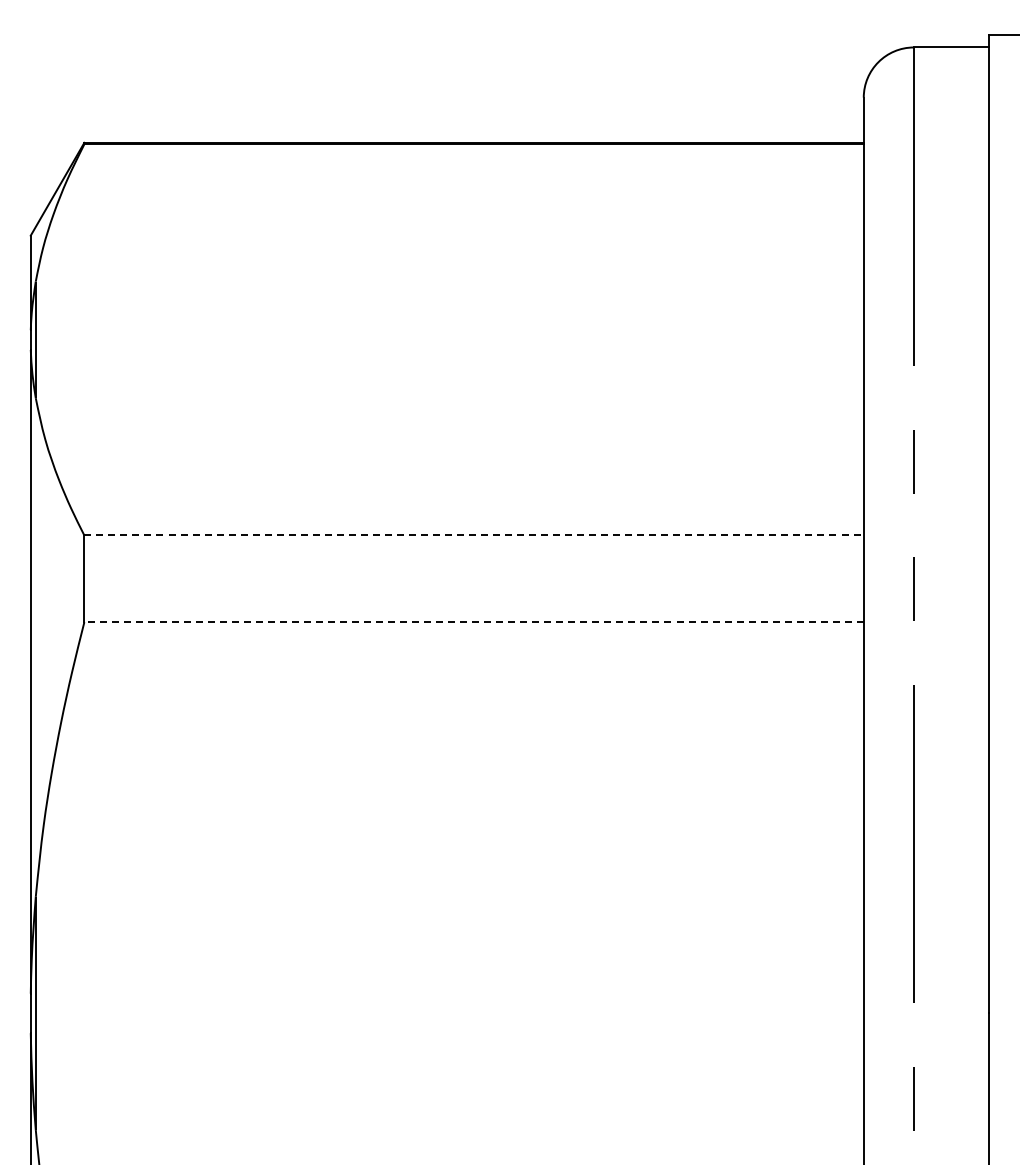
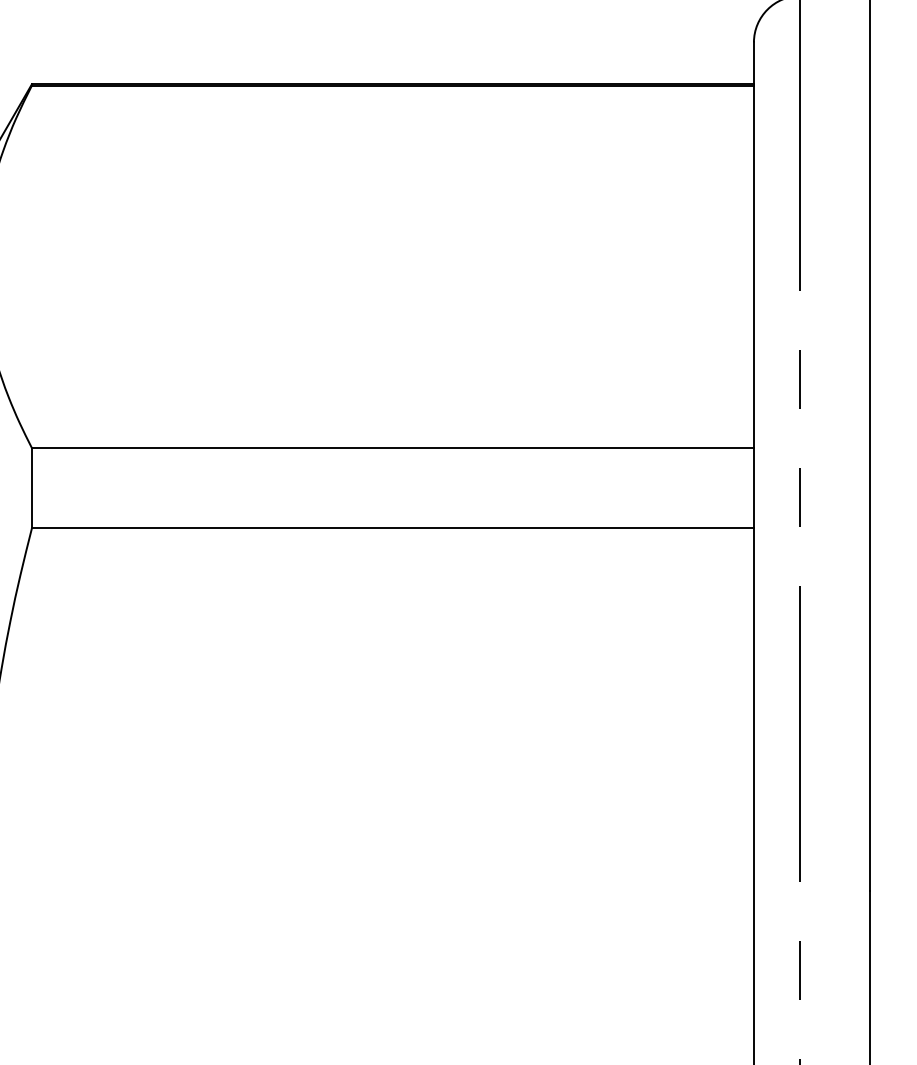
line: (474, 535) -> (393, 448), dashed -> solid
line: (474, 622) -> (393, 528), dashed -> solid

